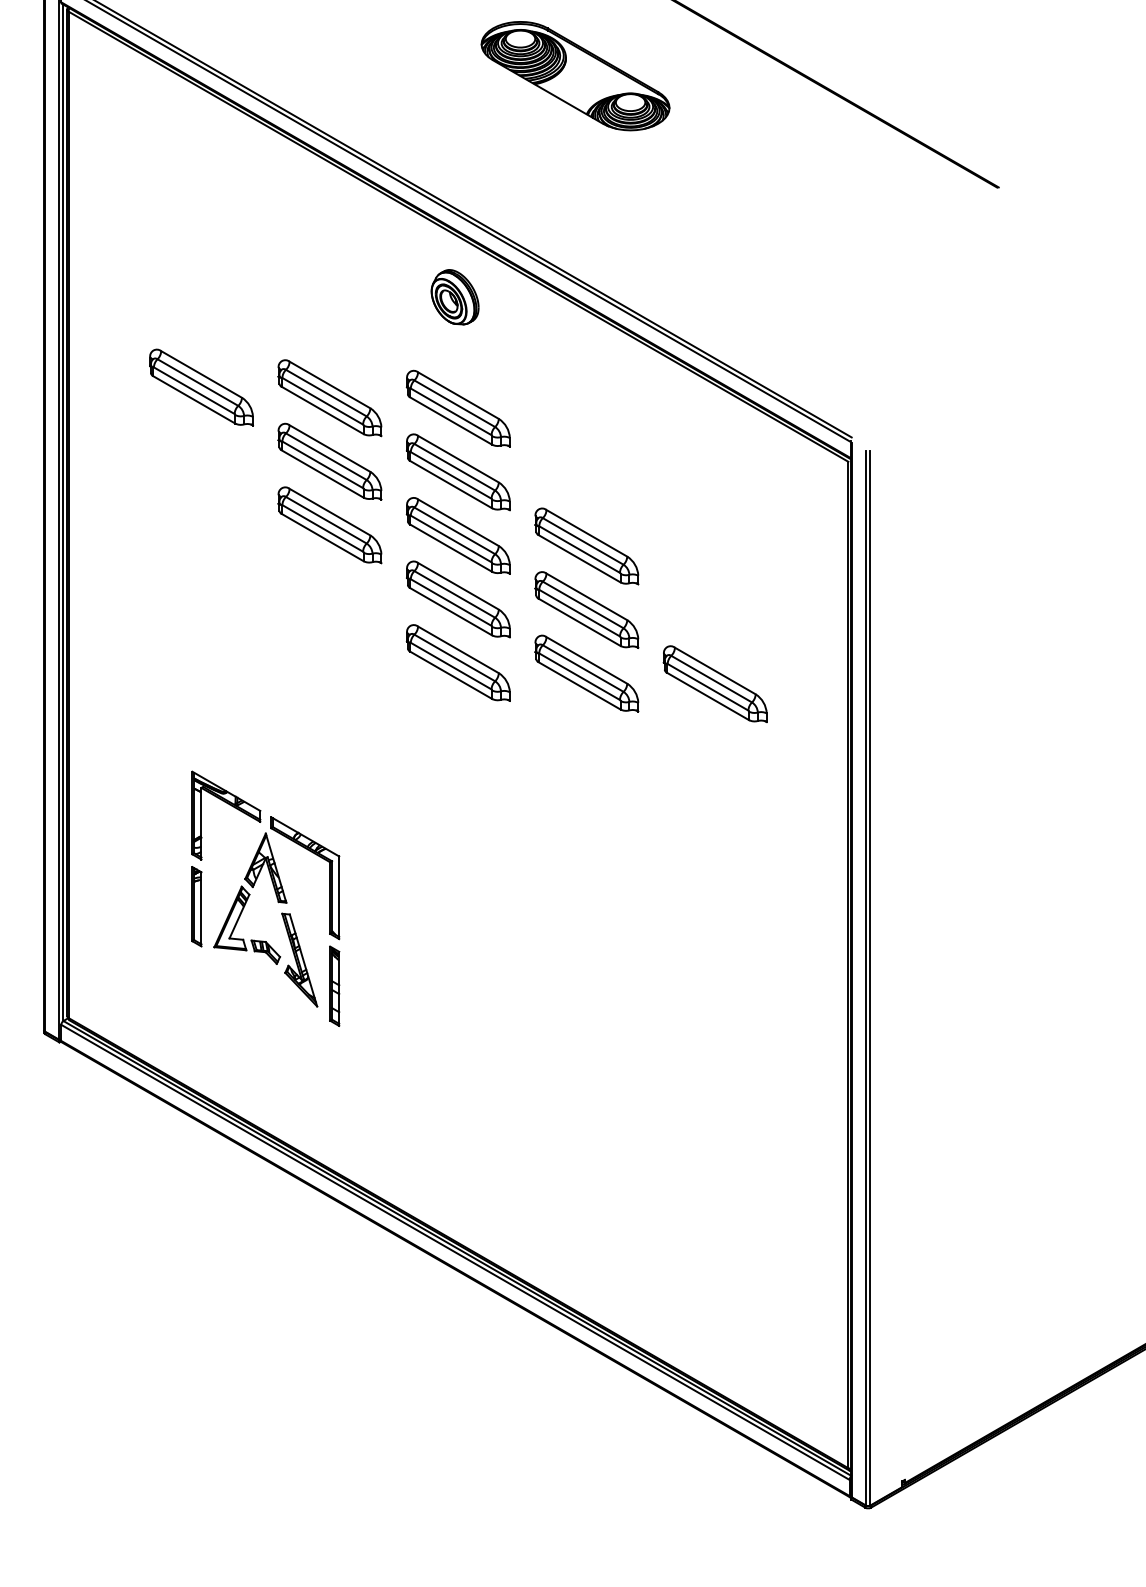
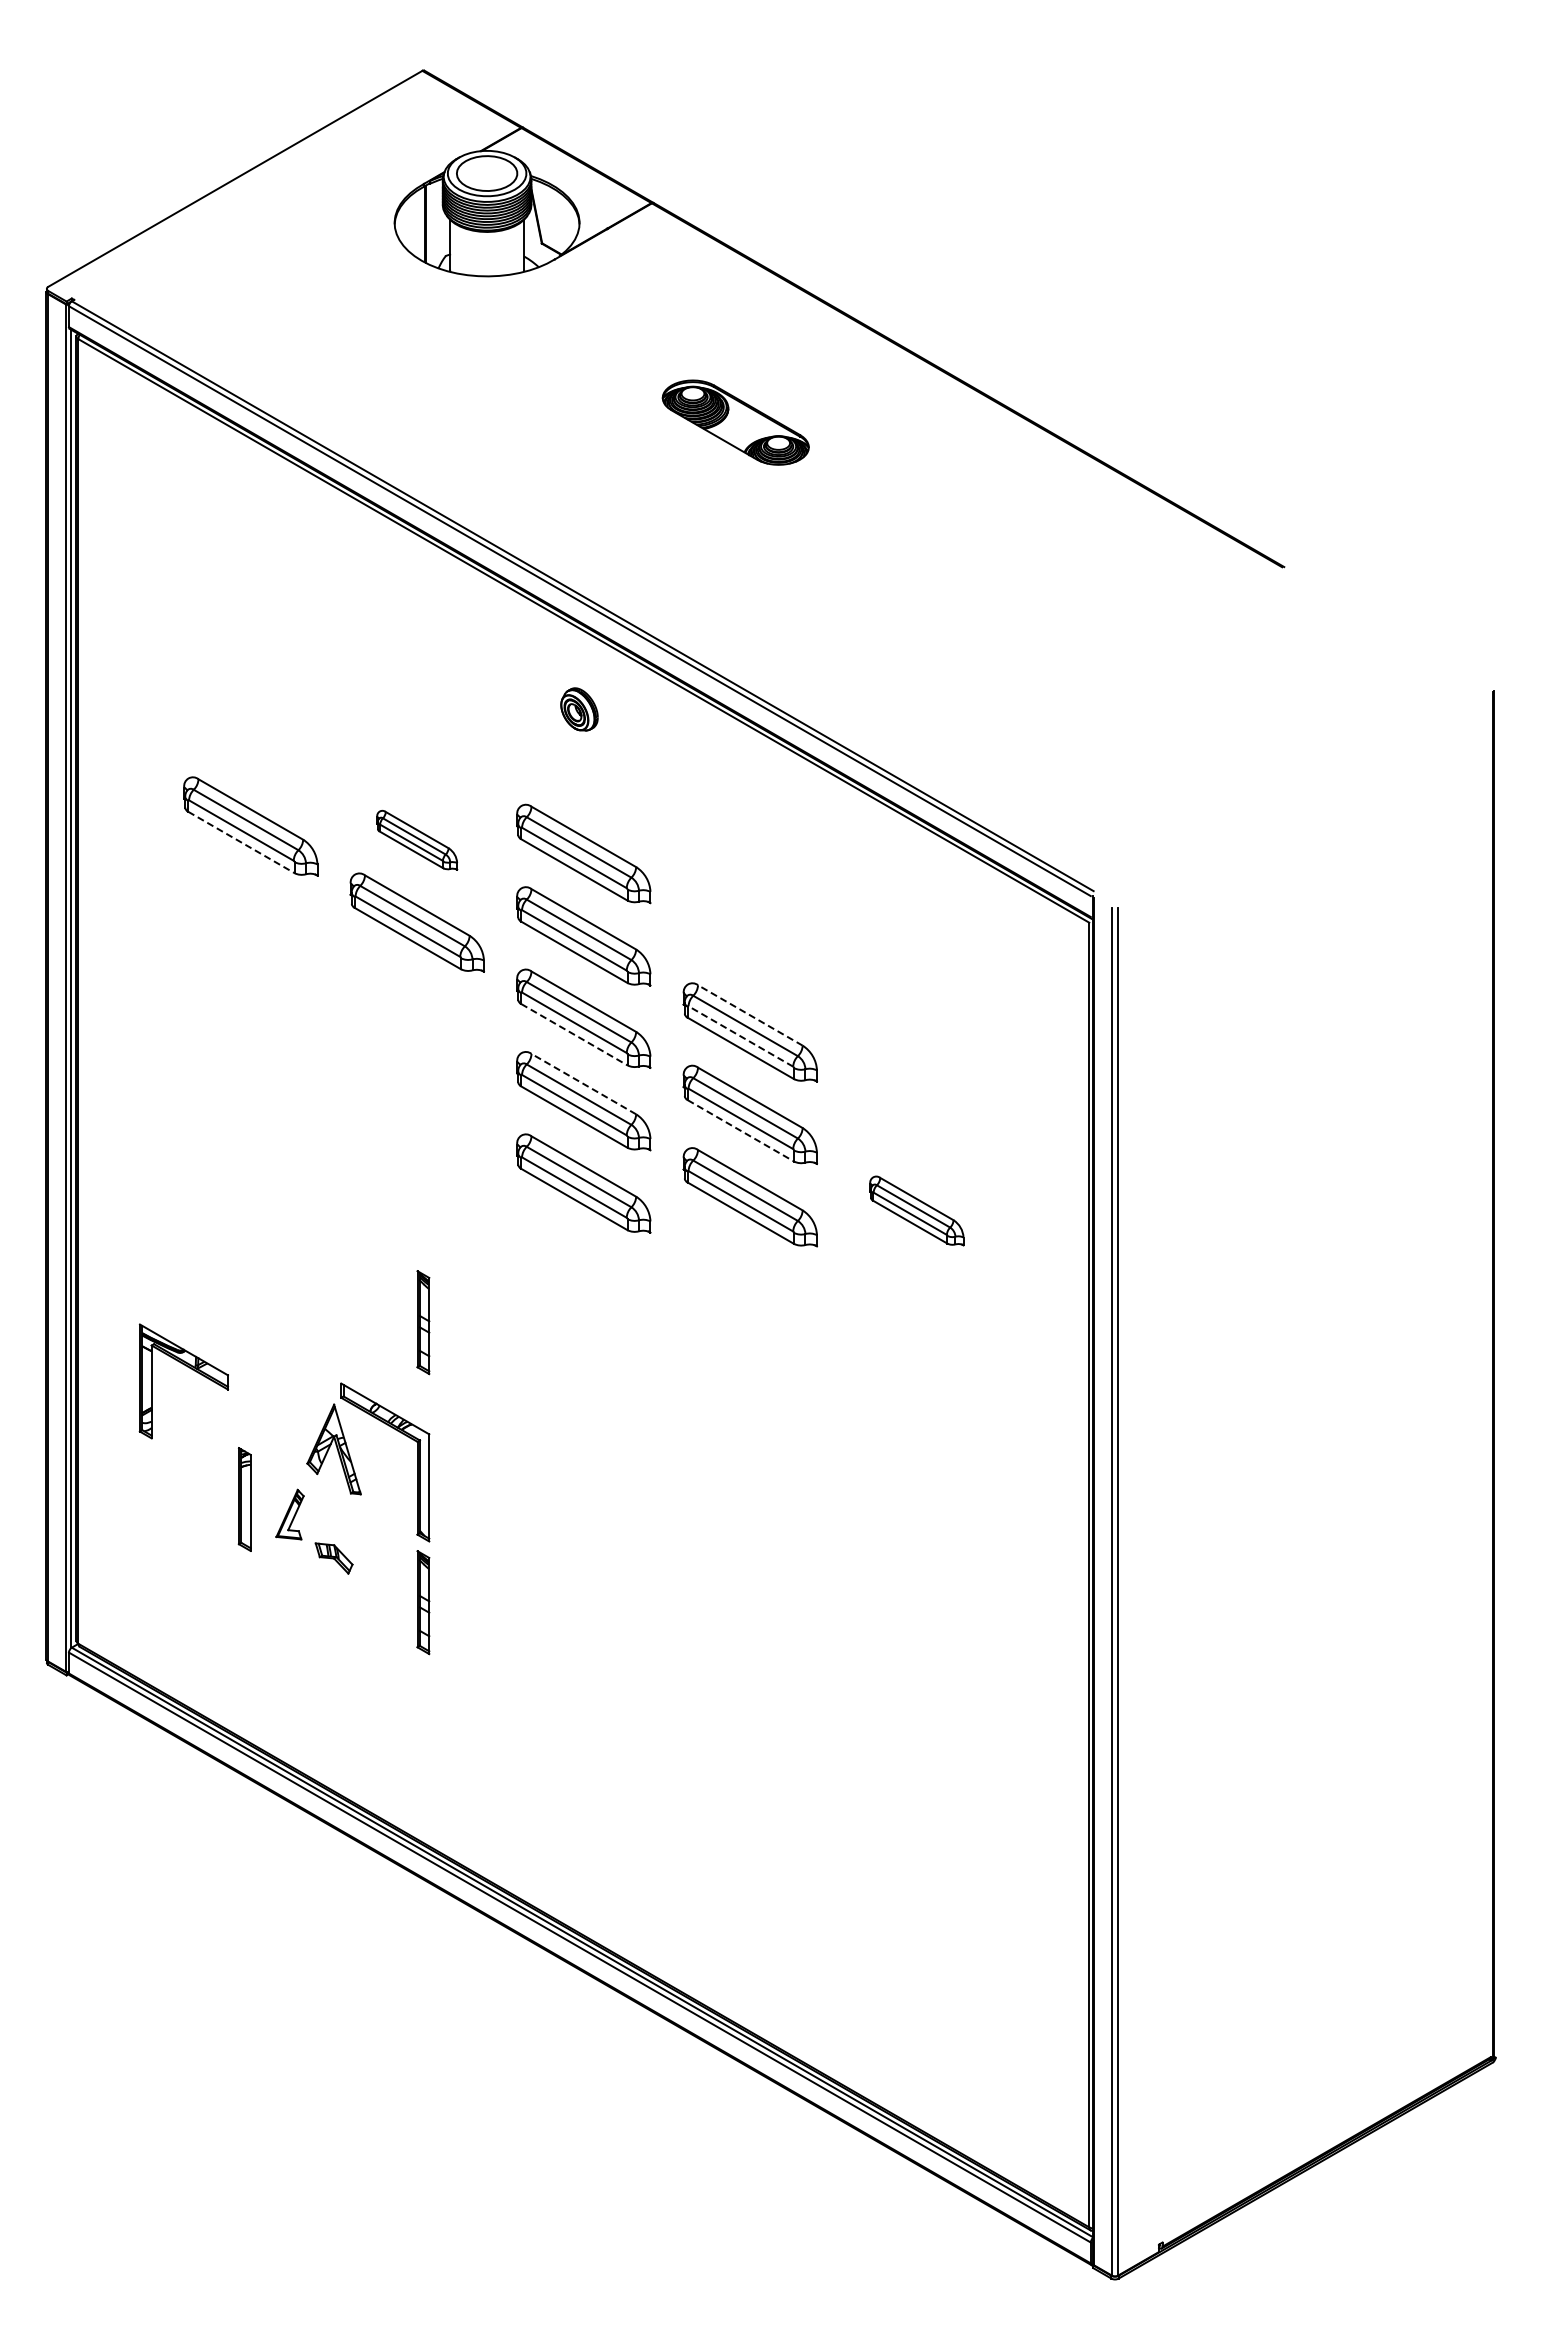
part: (575, 75) -> (735, 422), size x0.6
part: (455, 297) -> (579, 709), size x0.6
part: (329, 398) -> (416, 840), size x0.6
line: (194, 399) -> (241, 842), solid -> dashed
part: (329, 525) -> (416, 1005), removed
line: (586, 533) -> (749, 1015), solid -> dashed
line: (451, 548) -> (574, 1034), solid -> dashed
line: (579, 549) -> (740, 1036), solid -> dashed
line: (458, 585) -> (583, 1083), solid -> dashed
line: (580, 622) -> (741, 1131), solid -> dashed
part: (715, 683) -> (916, 1210), size x0.7
part: (334, 770) -> (423, 1322), added
part: (232, 807) -> (192, 1370), moved
part: (231, 918) -> (289, 1514), size x0.6
part: (299, 959) -> (377, 1568), removed

